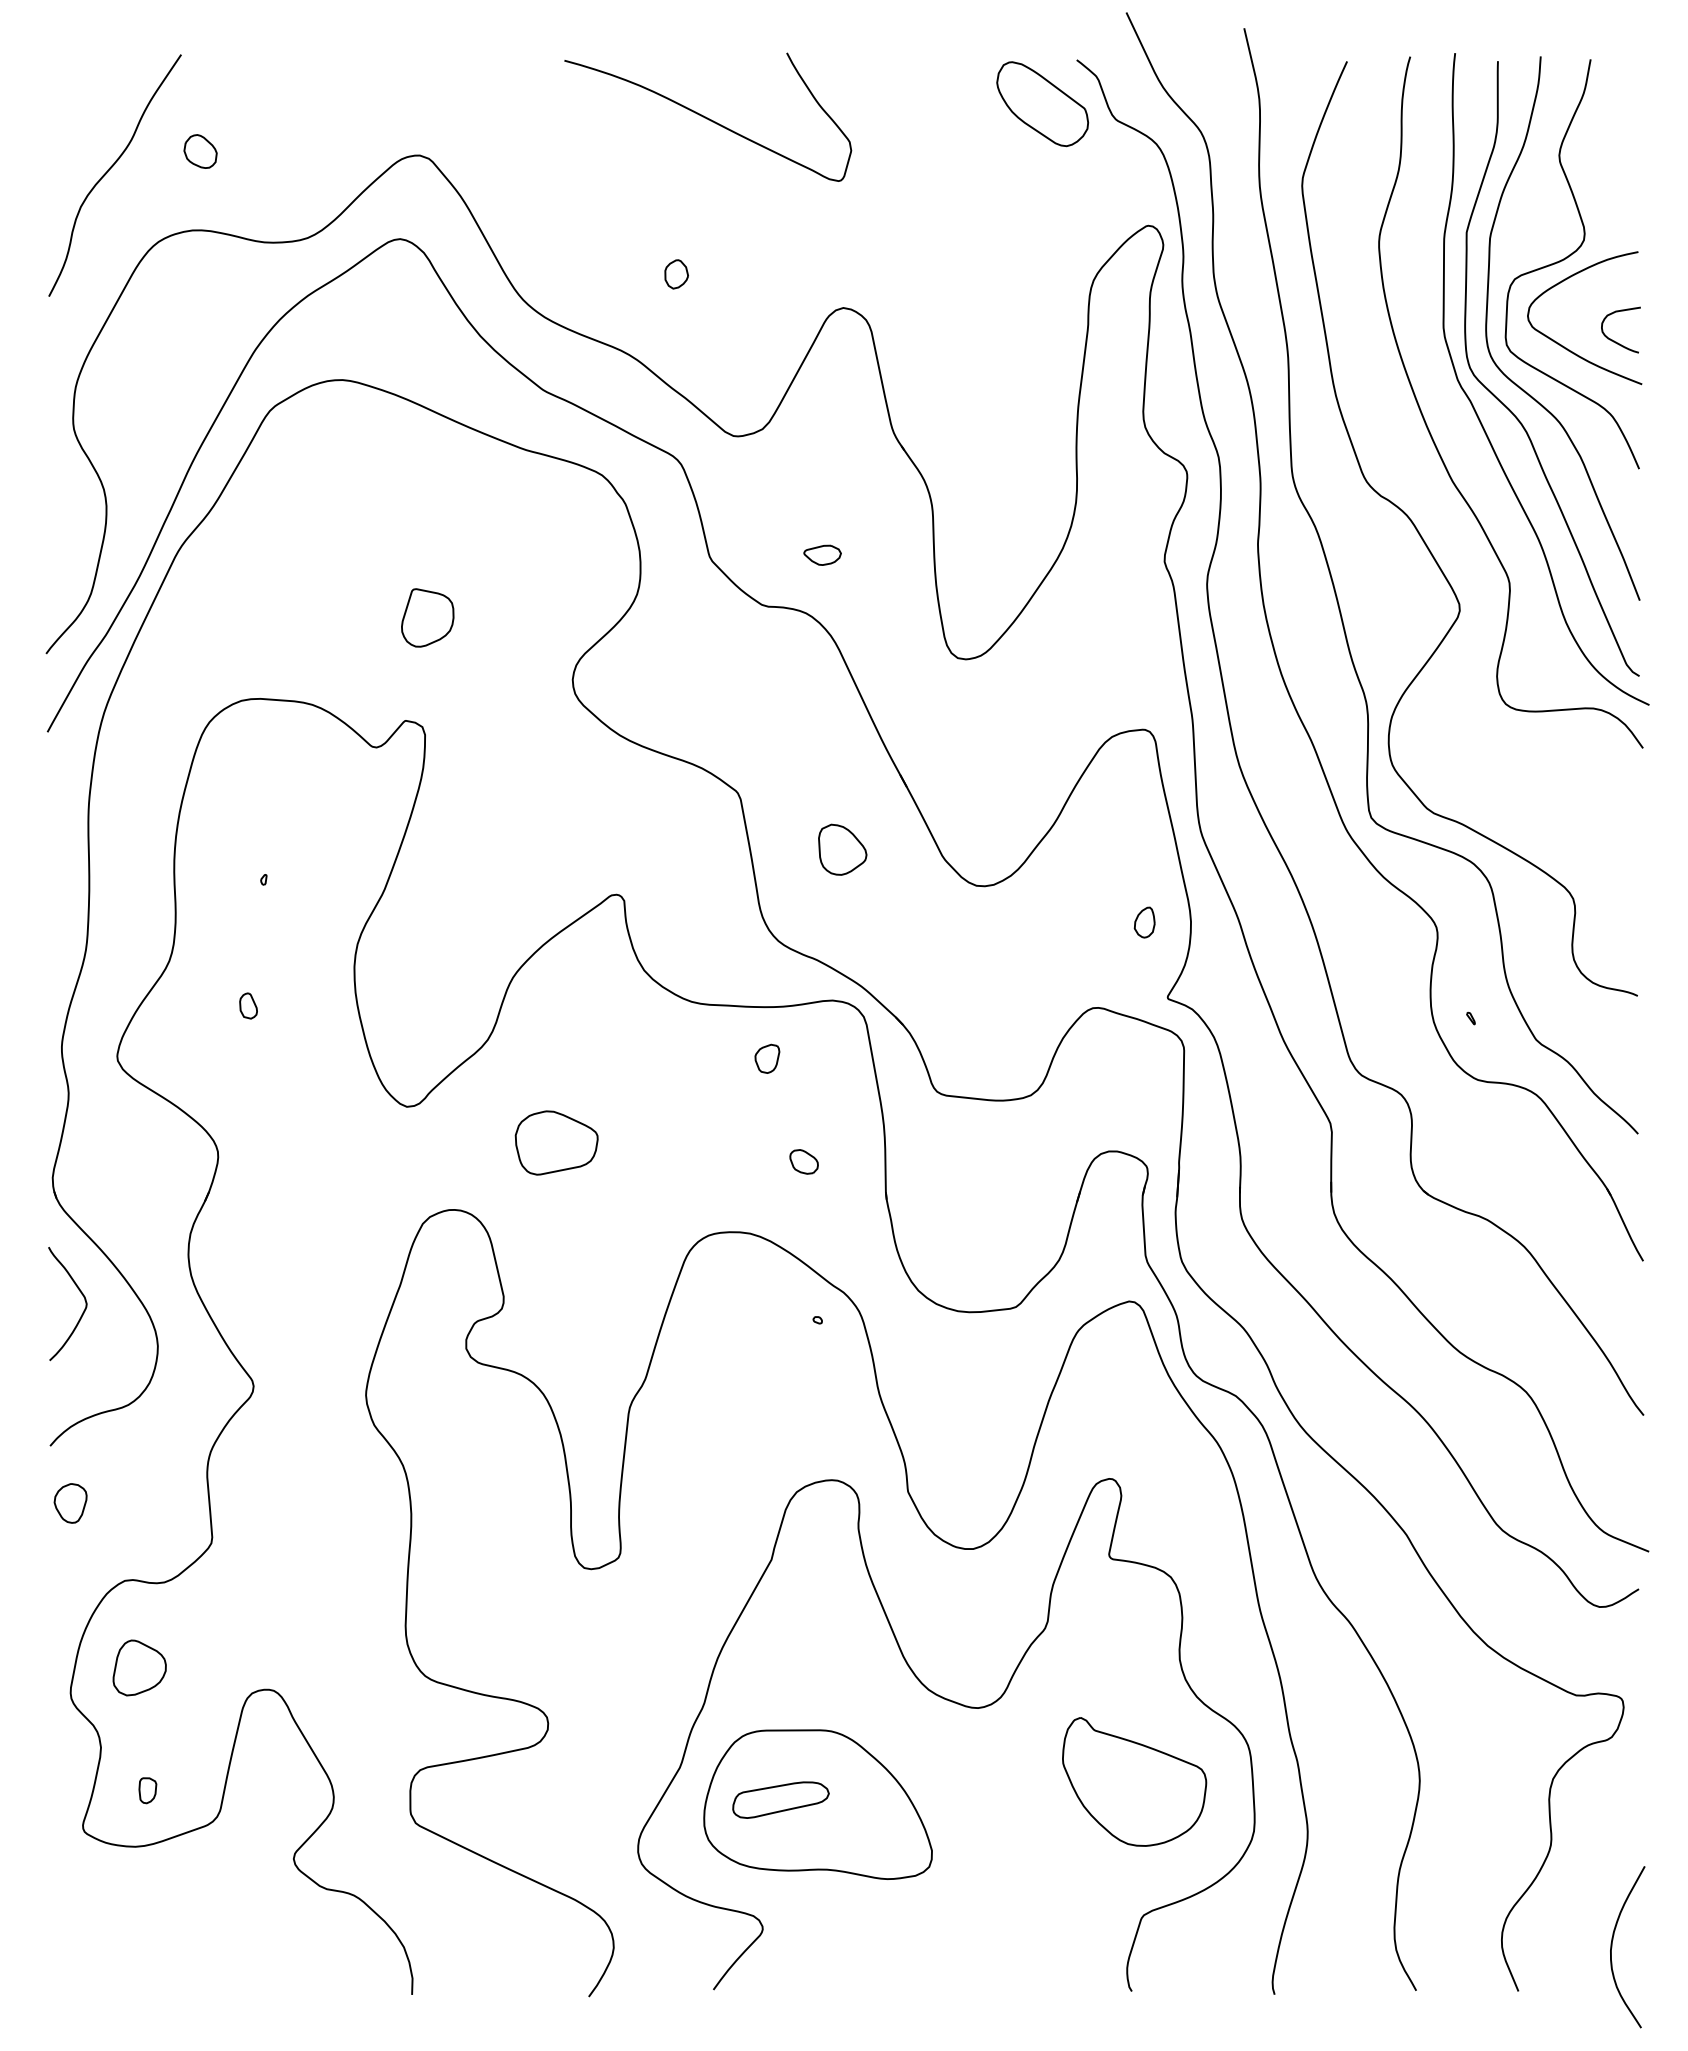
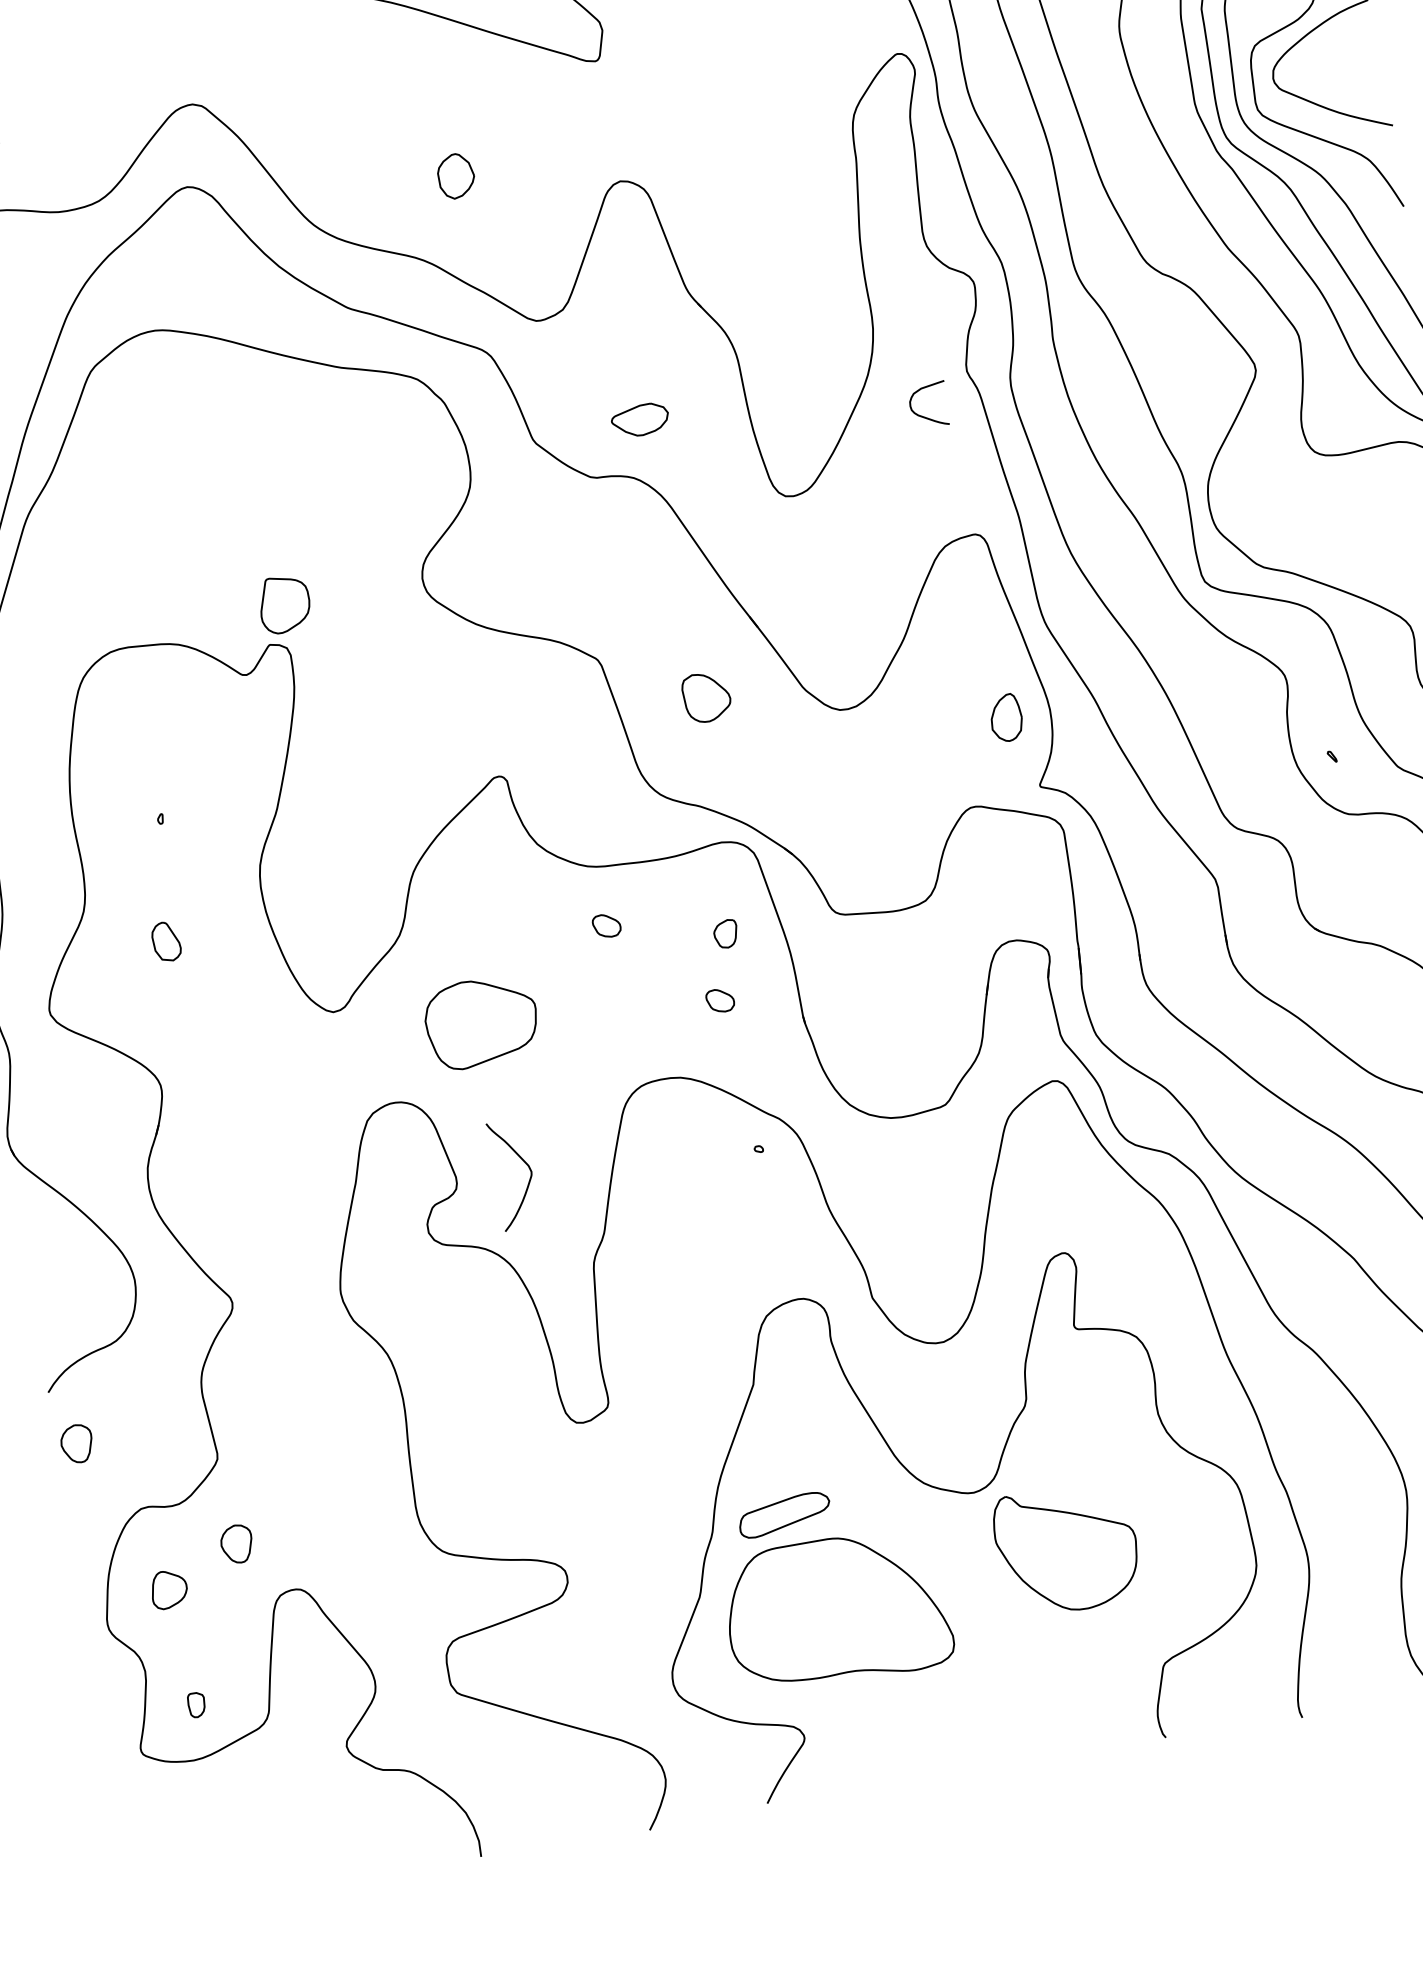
part: (676, 274) -> (455, 176), size x1.6
curve: (1614, 340) -> (924, 416), moved
part: (822, 554) -> (640, 419), size x1.6
part: (427, 617) -> (284, 603), moved
part: (1144, 922) -> (1005, 717), size x1.6
part: (248, 1005) -> (166, 941), size x1.6
part: (767, 1058) -> (726, 933), moved
part: (700, 1065) -> (606, 925), added
part: (556, 1142) -> (481, 1022), size x1.4
curve: (82, 1312) -> (528, 1180), moved
part: (216, 1633) -> (236, 1544), added
part: (139, 1667) -> (168, 1589), size x0.7
part: (1134, 1781) -> (1067, 1548), moved
part: (780, 1799) -> (784, 1514), moved

